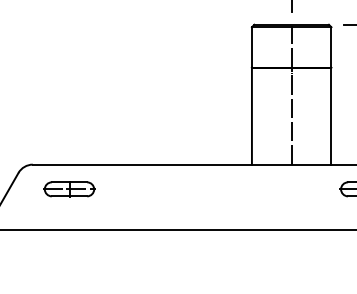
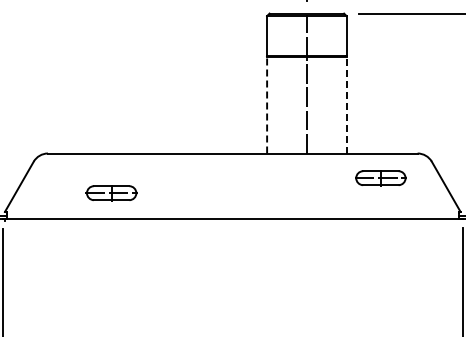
line: (252, 115) -> (267, 104), solid -> dashed
line: (331, 115) -> (346, 104), solid -> dashed
part: (69, 189) -> (111, 193), moved

